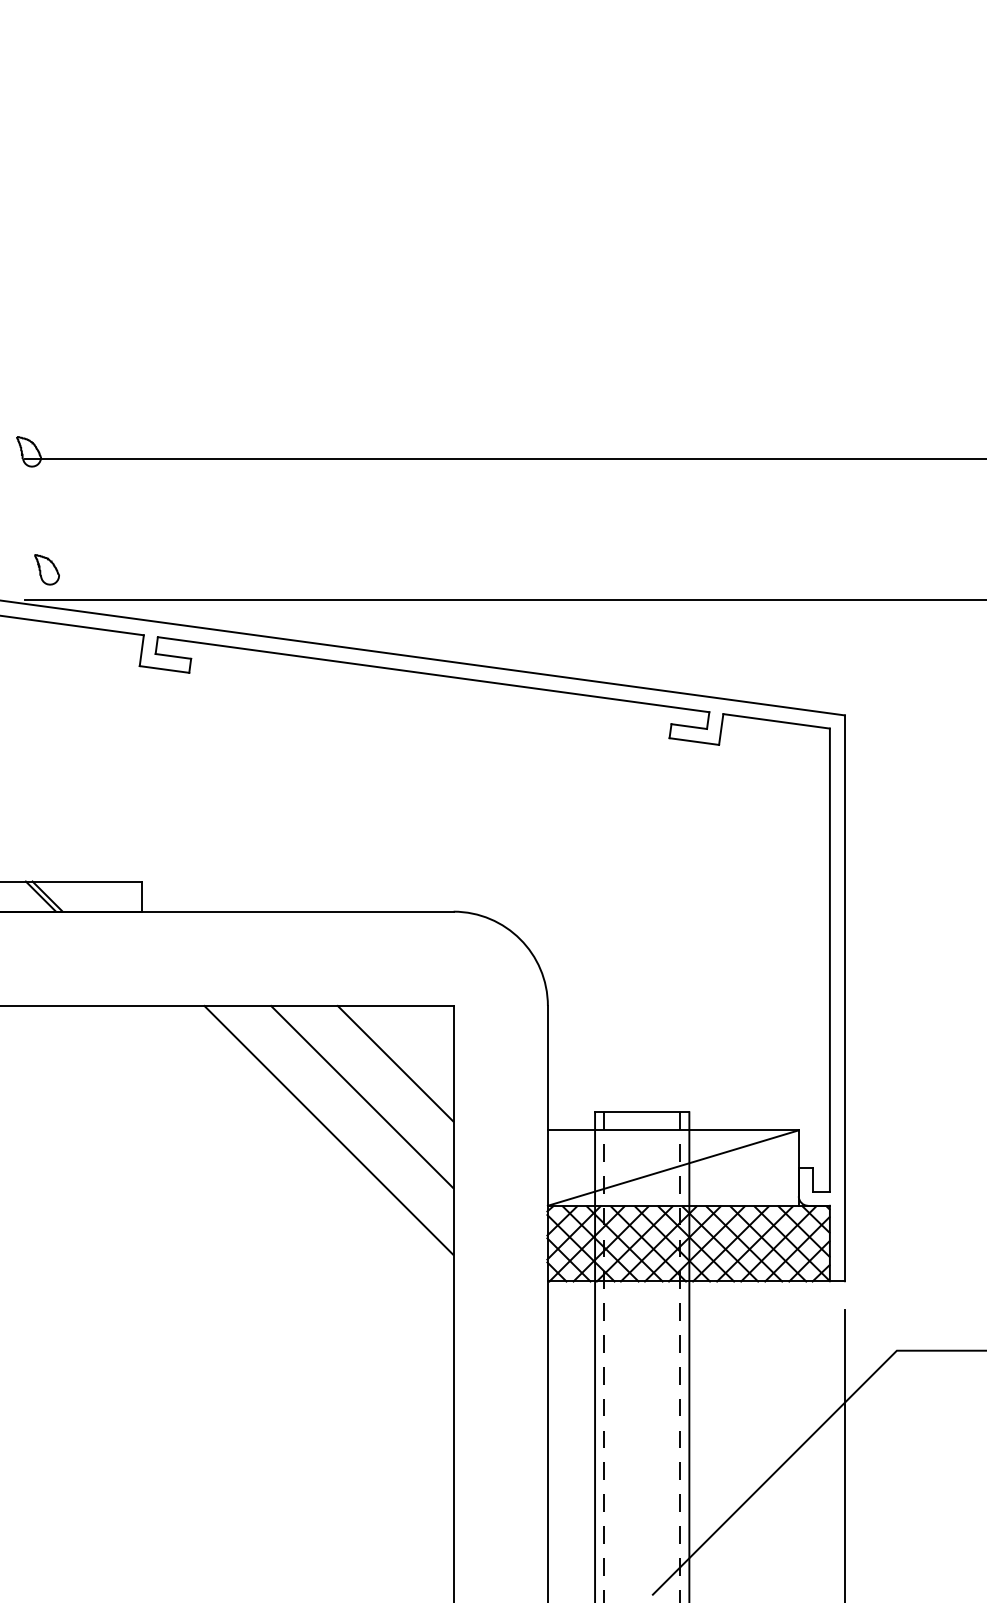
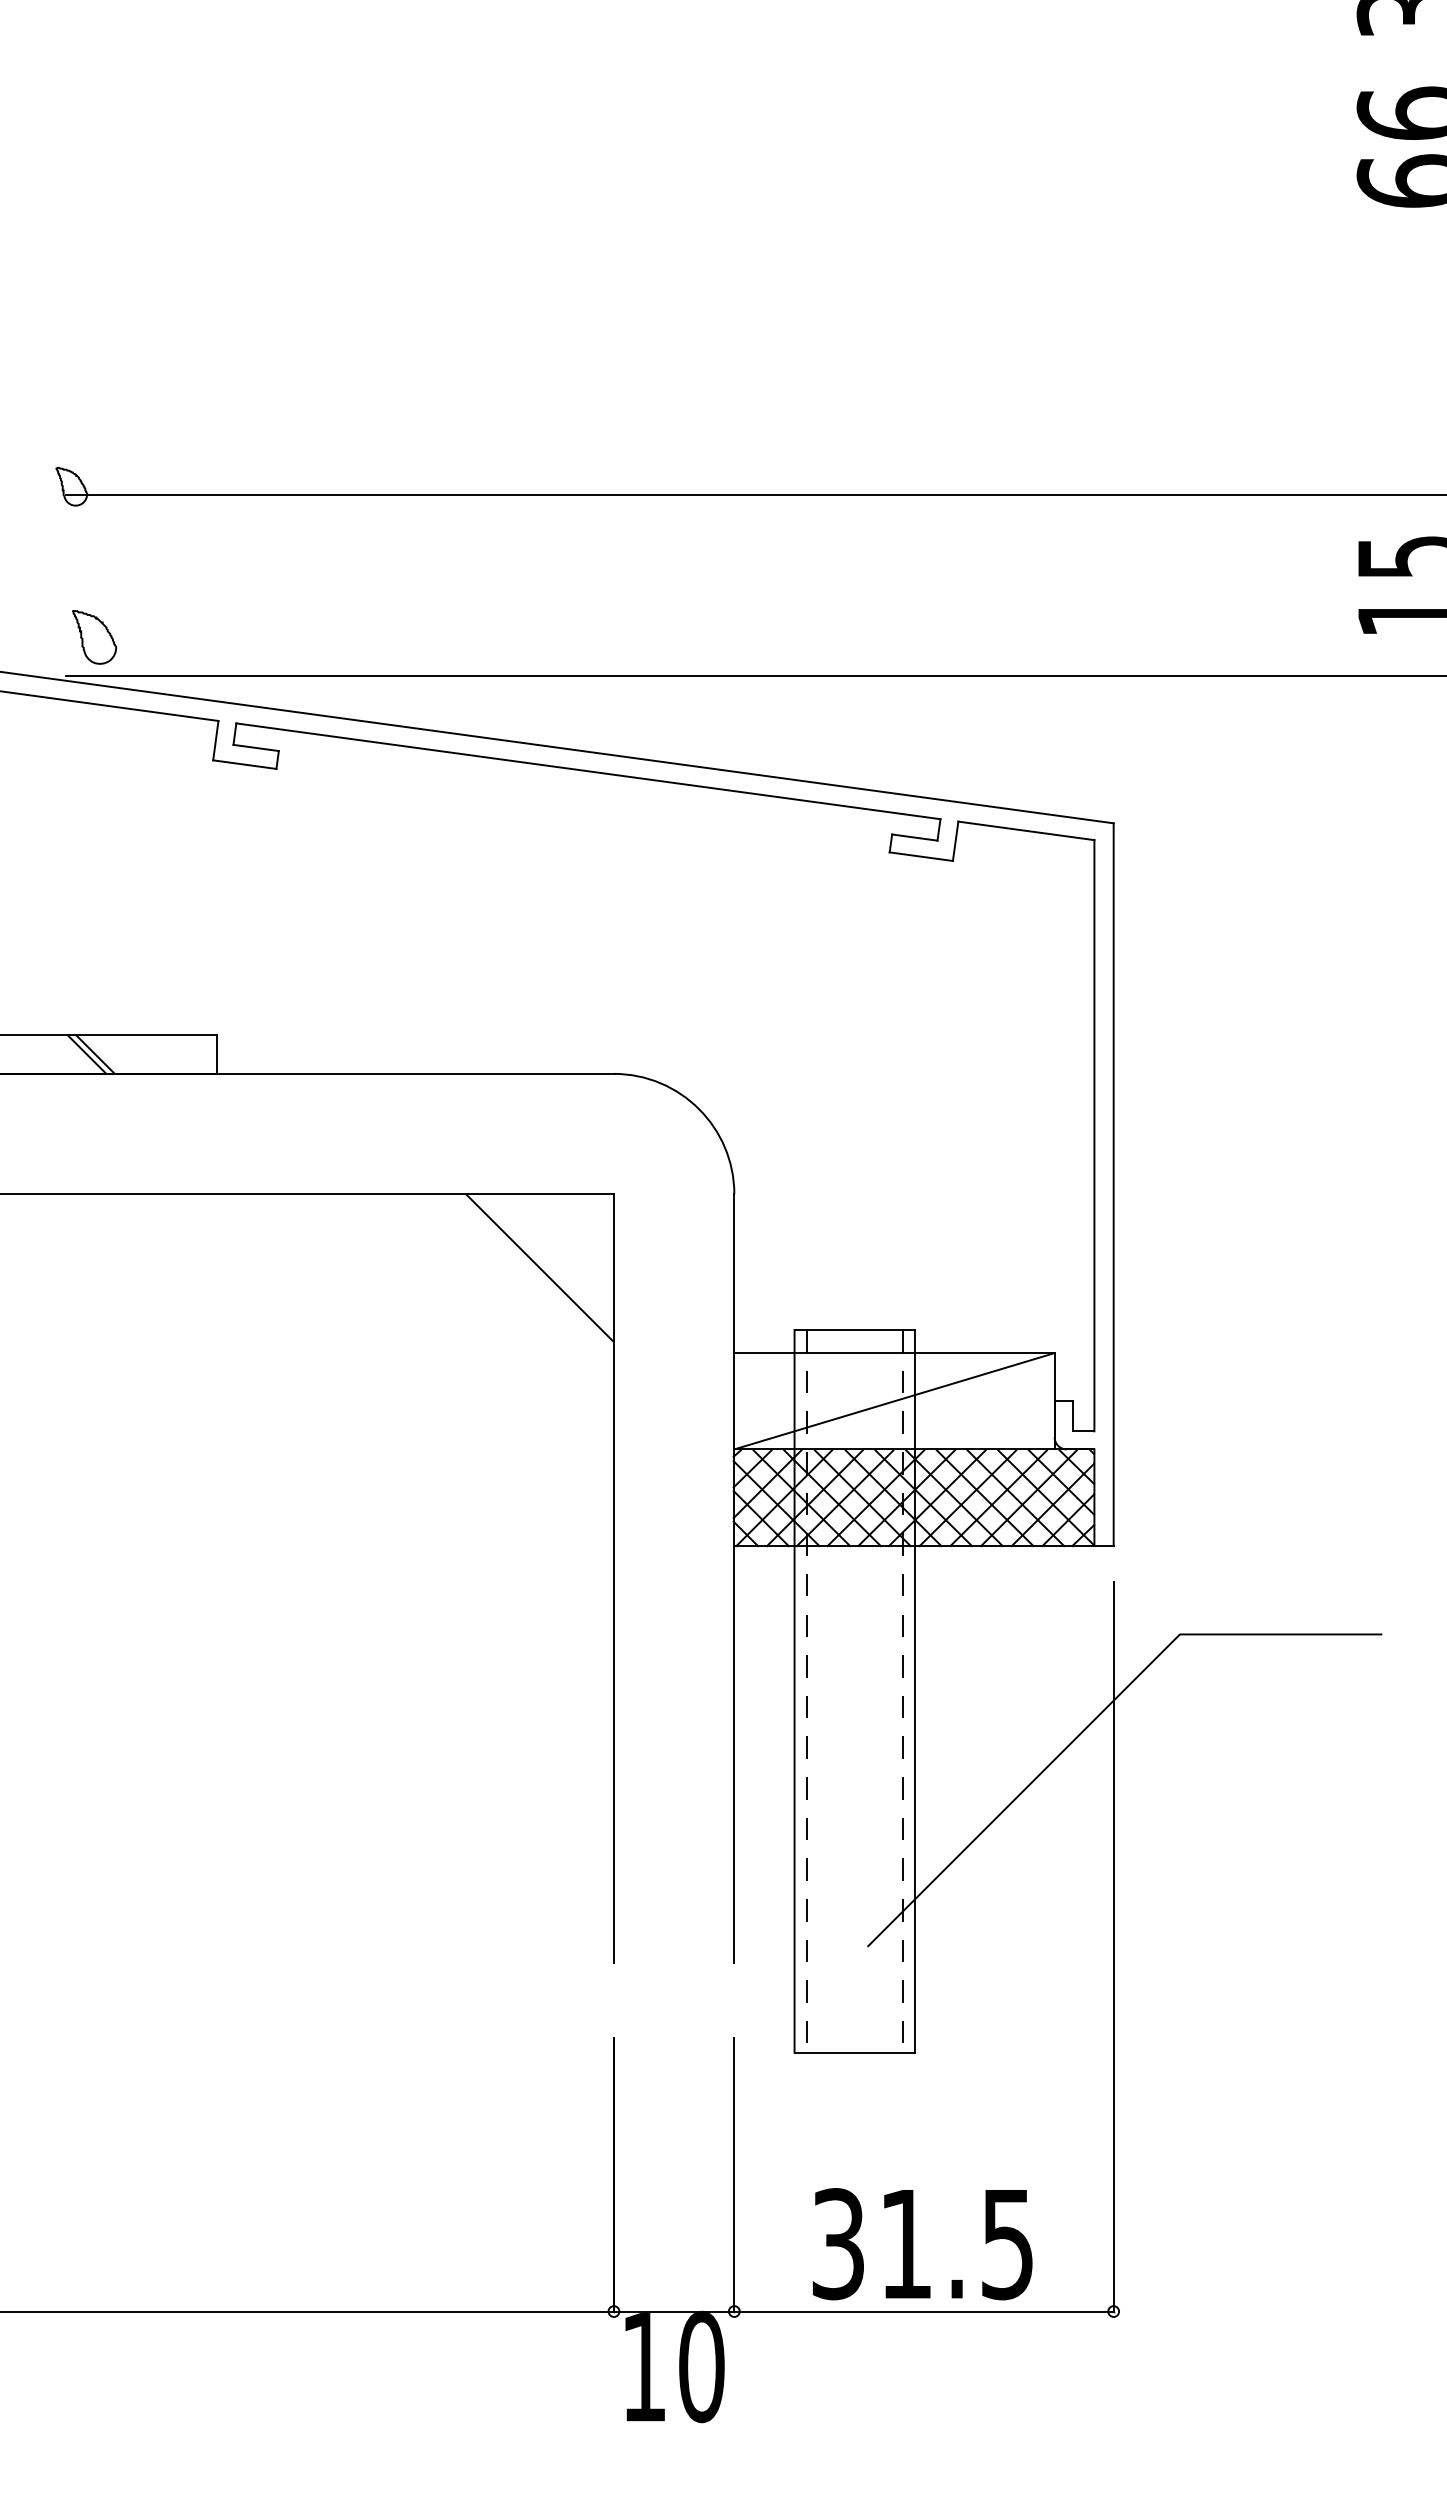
part: (47, 569) -> (95, 637), size x1.4
line: (361, 1096) -> (496, 1310), removed
line: (328, 1130) -> (454, 1353), removed

